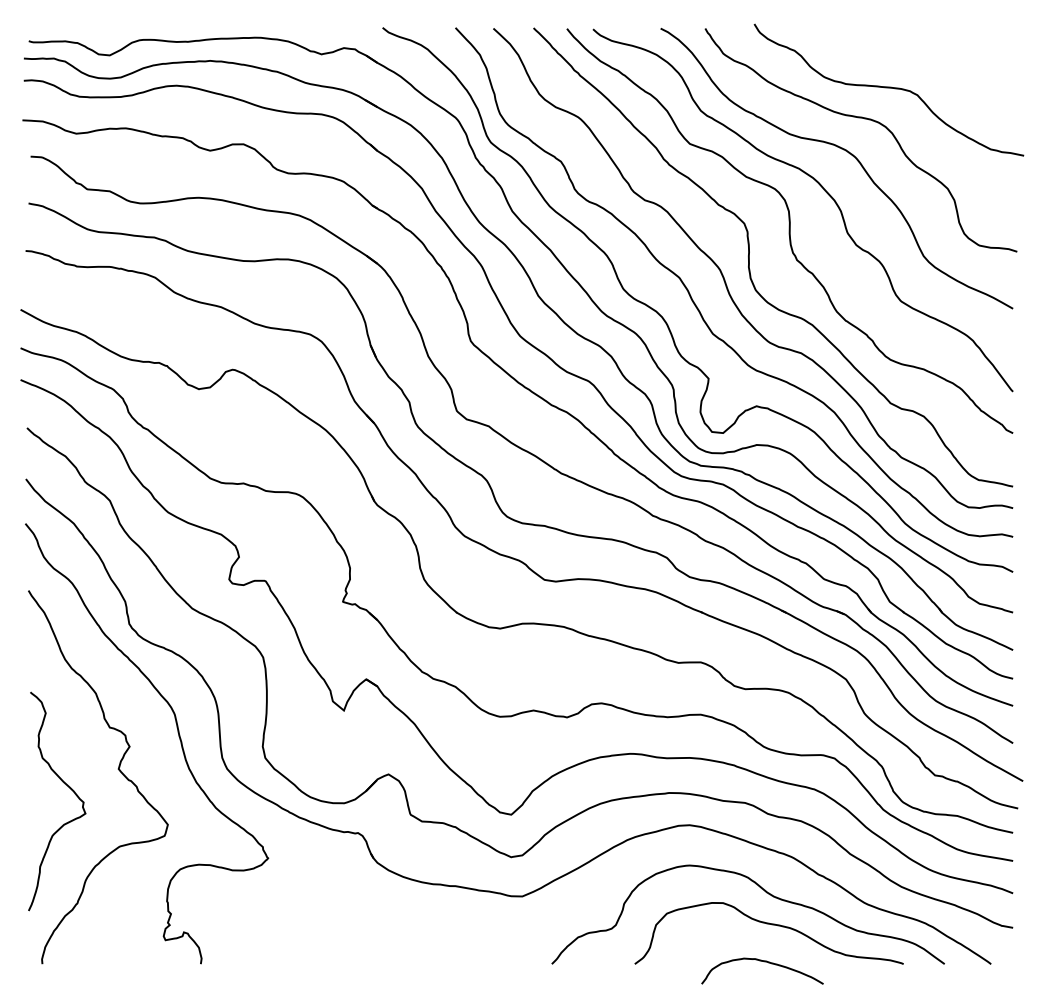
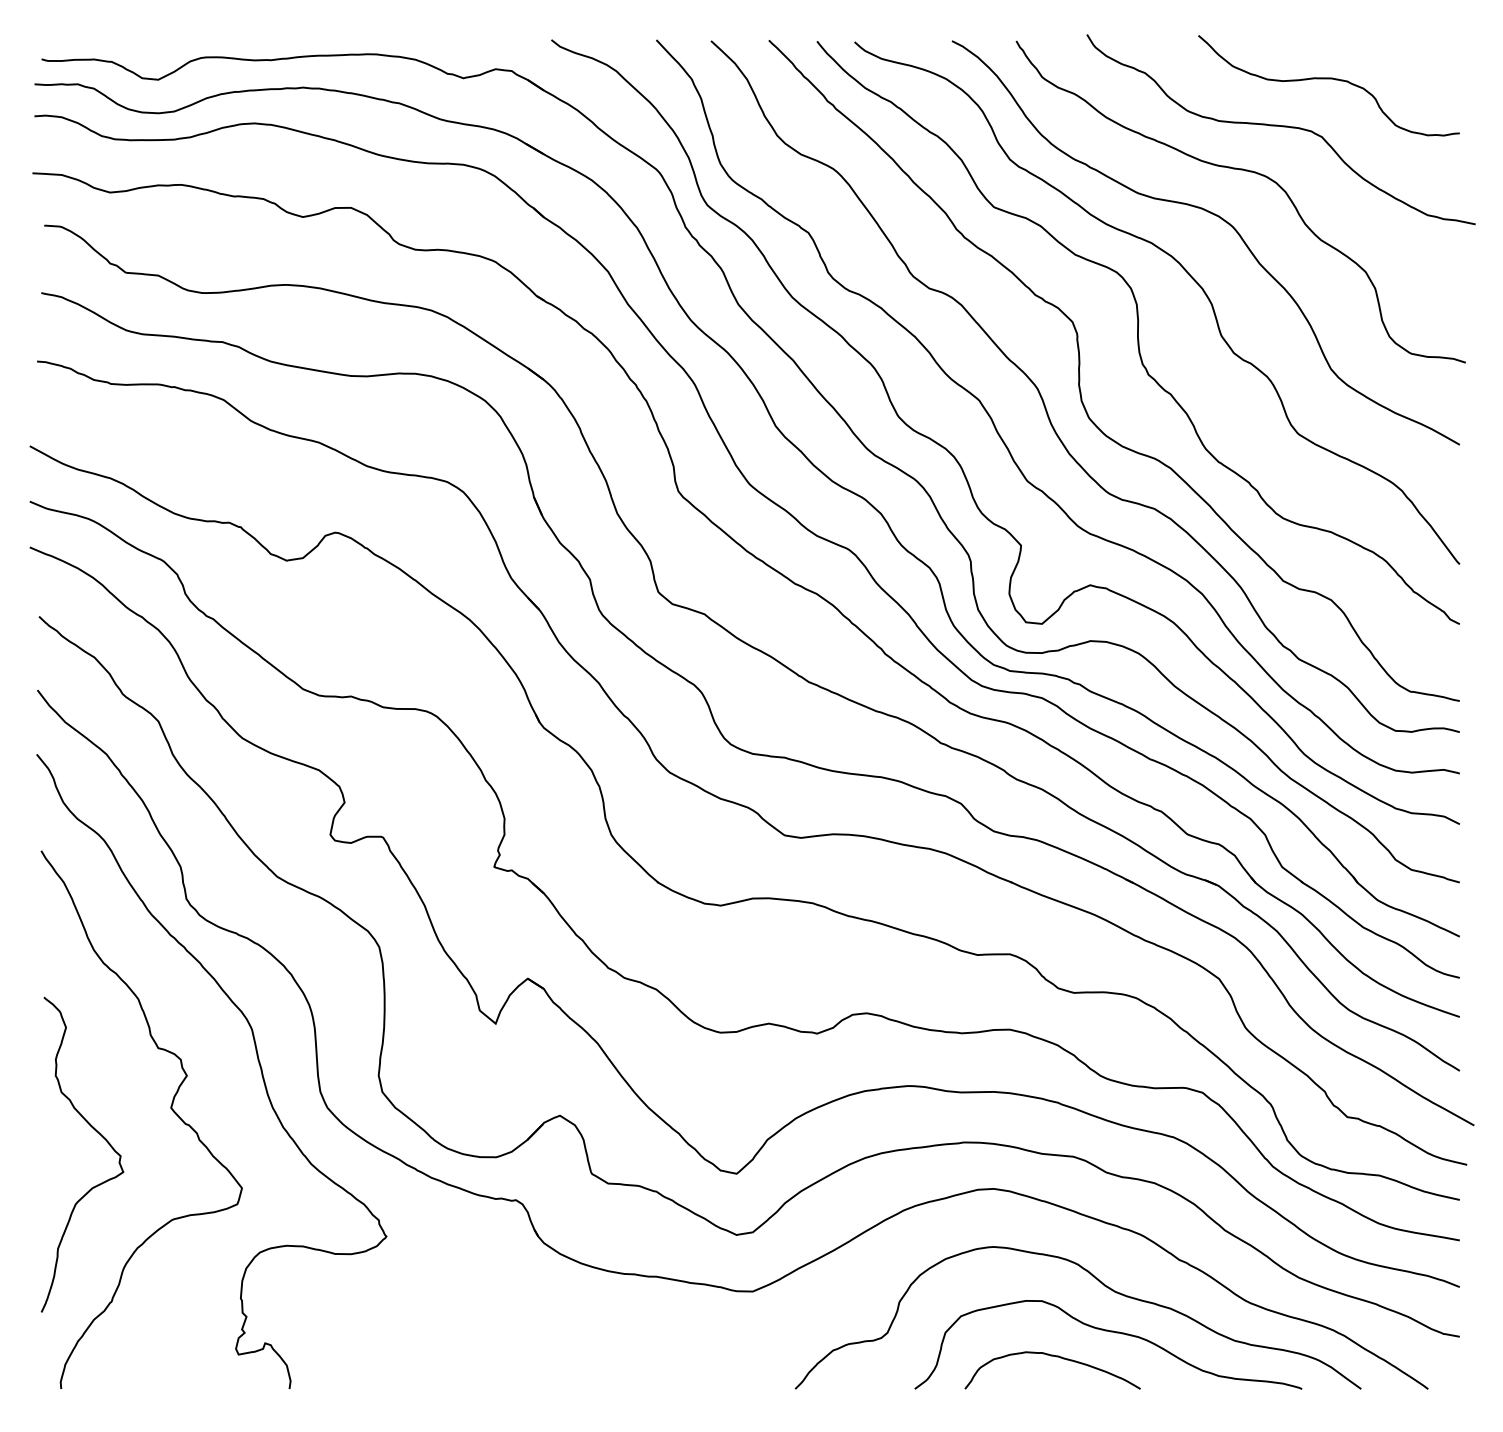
curve: (922, 55) -> (1329, 79), added
curve: (764, 962) -> (1055, 1357), moved

